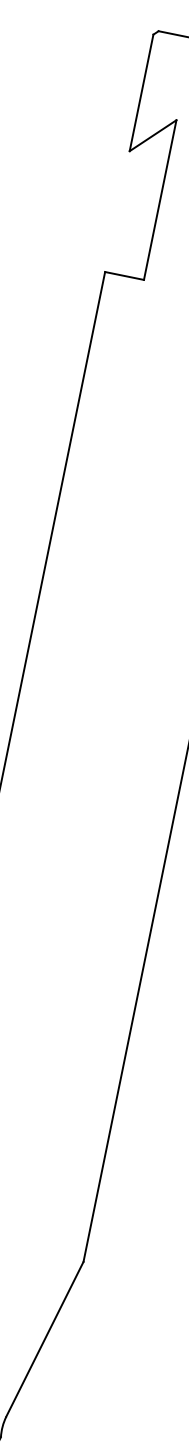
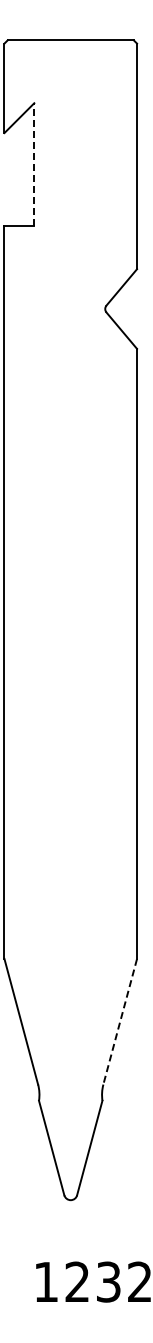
line: (160, 200) -> (34, 164), solid -> dashed
line: (45, 1338) -> (120, 1021), solid -> dashed

